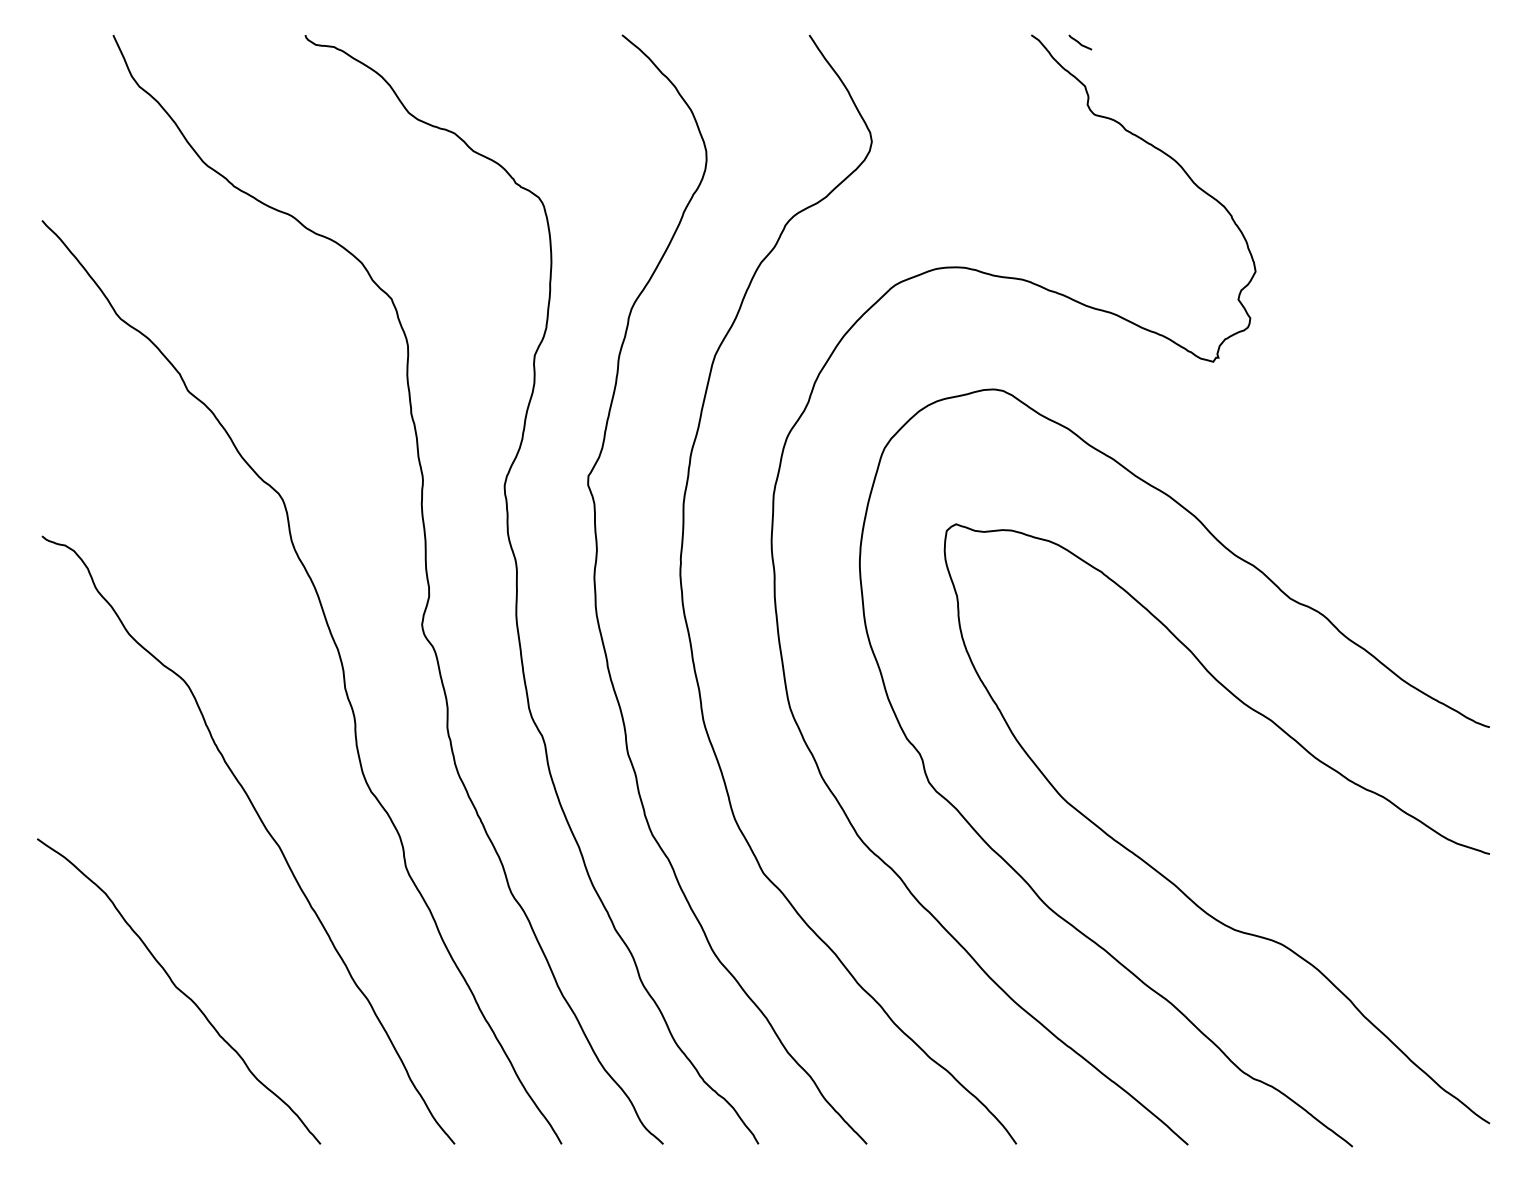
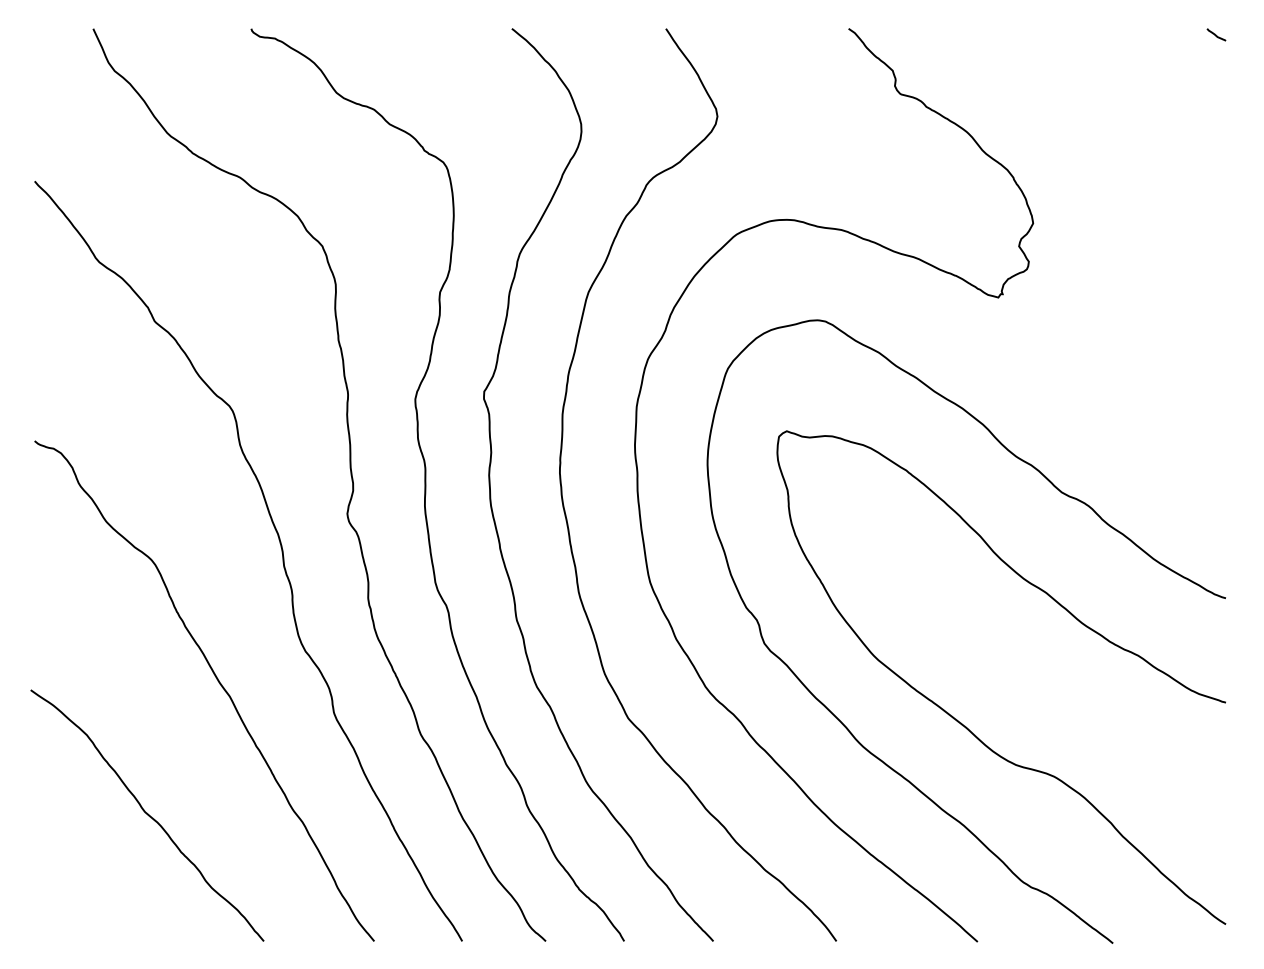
curve: (1080, 42) -> (1216, 34), moved

